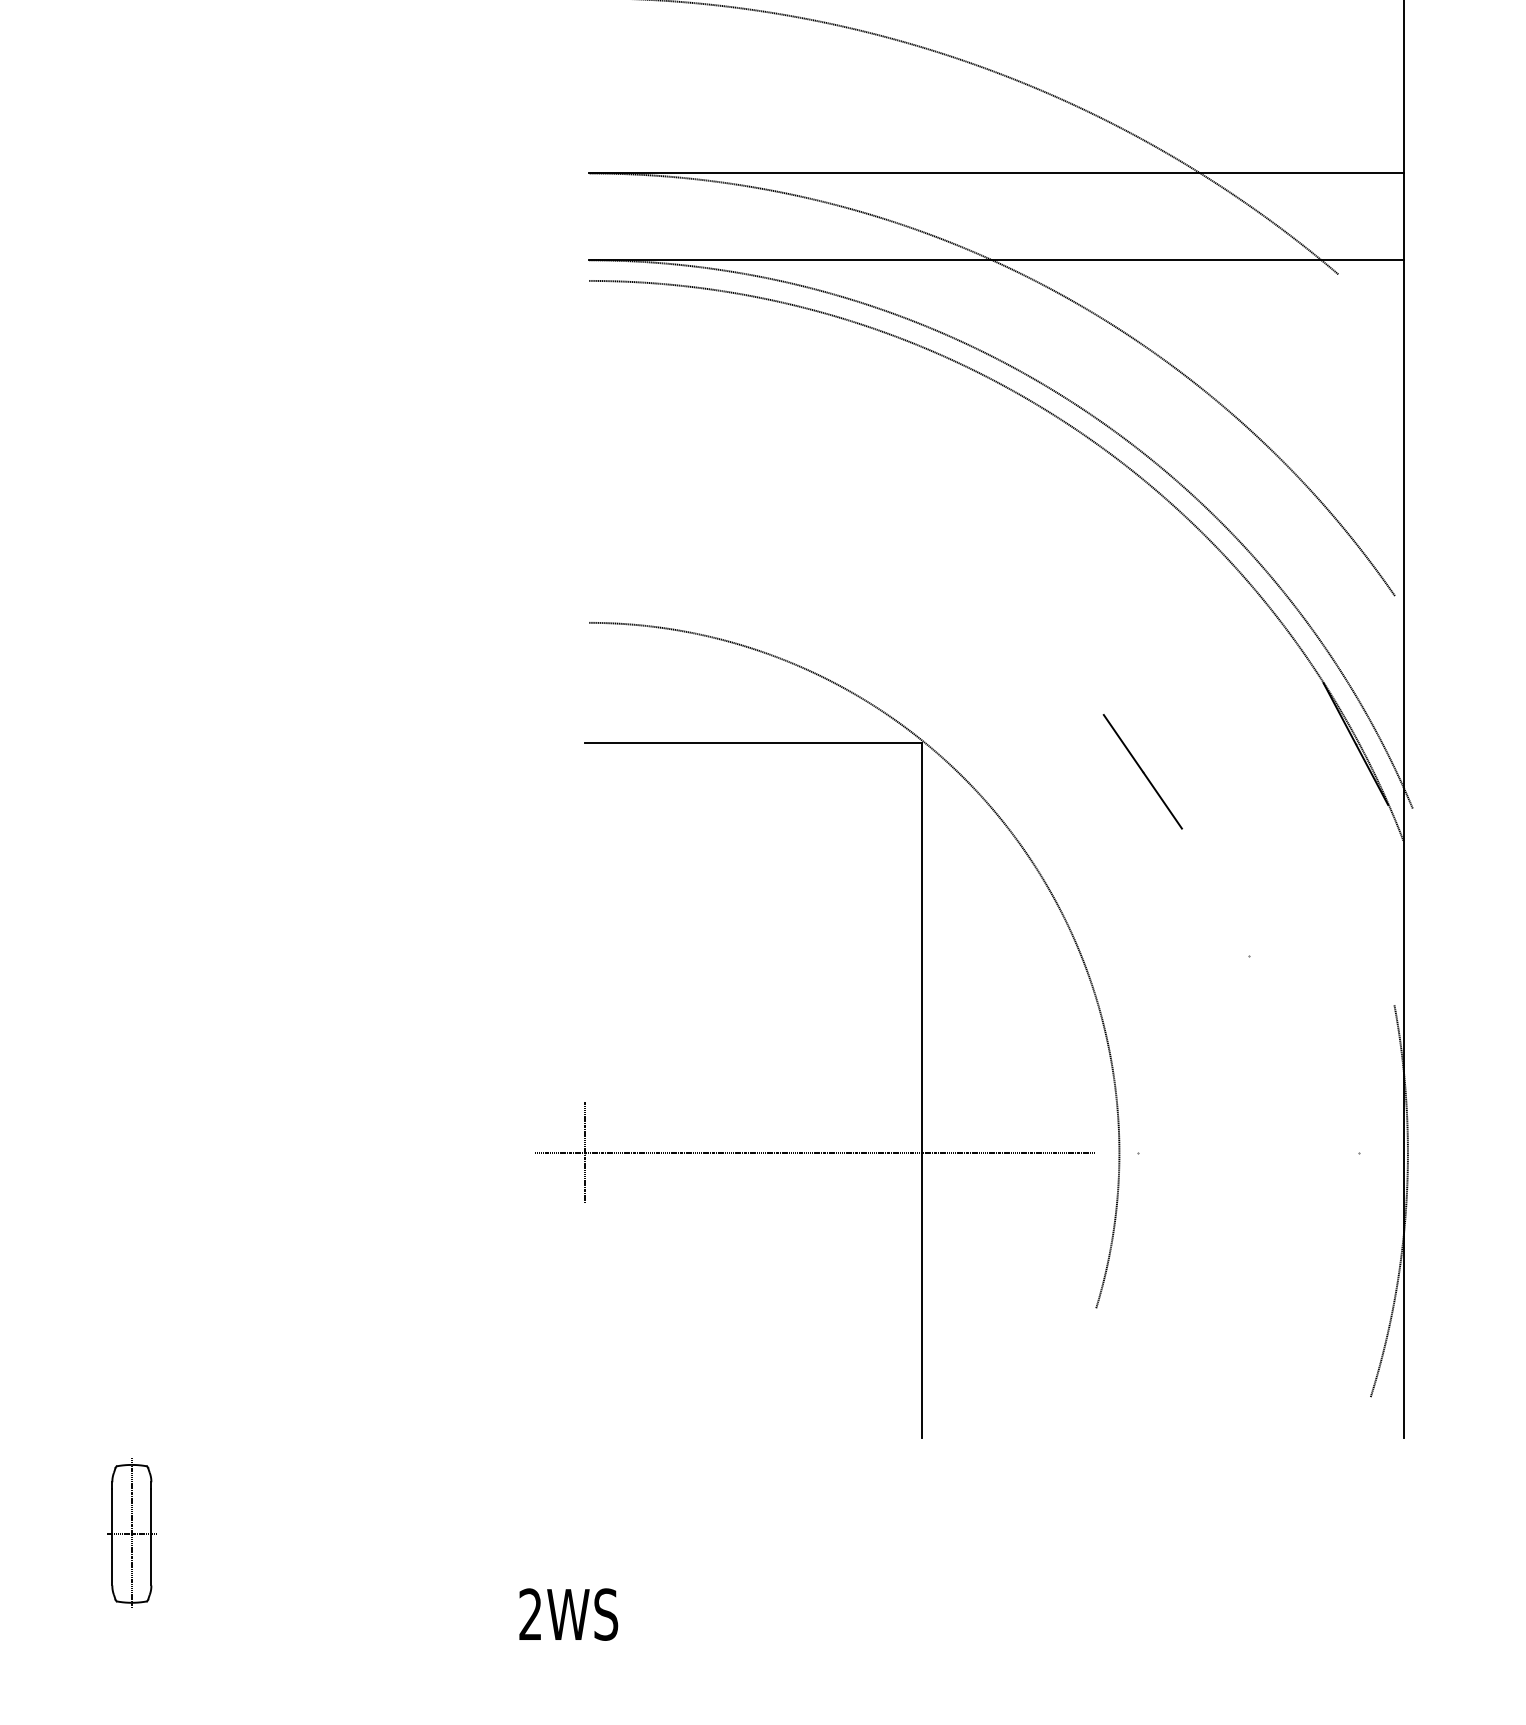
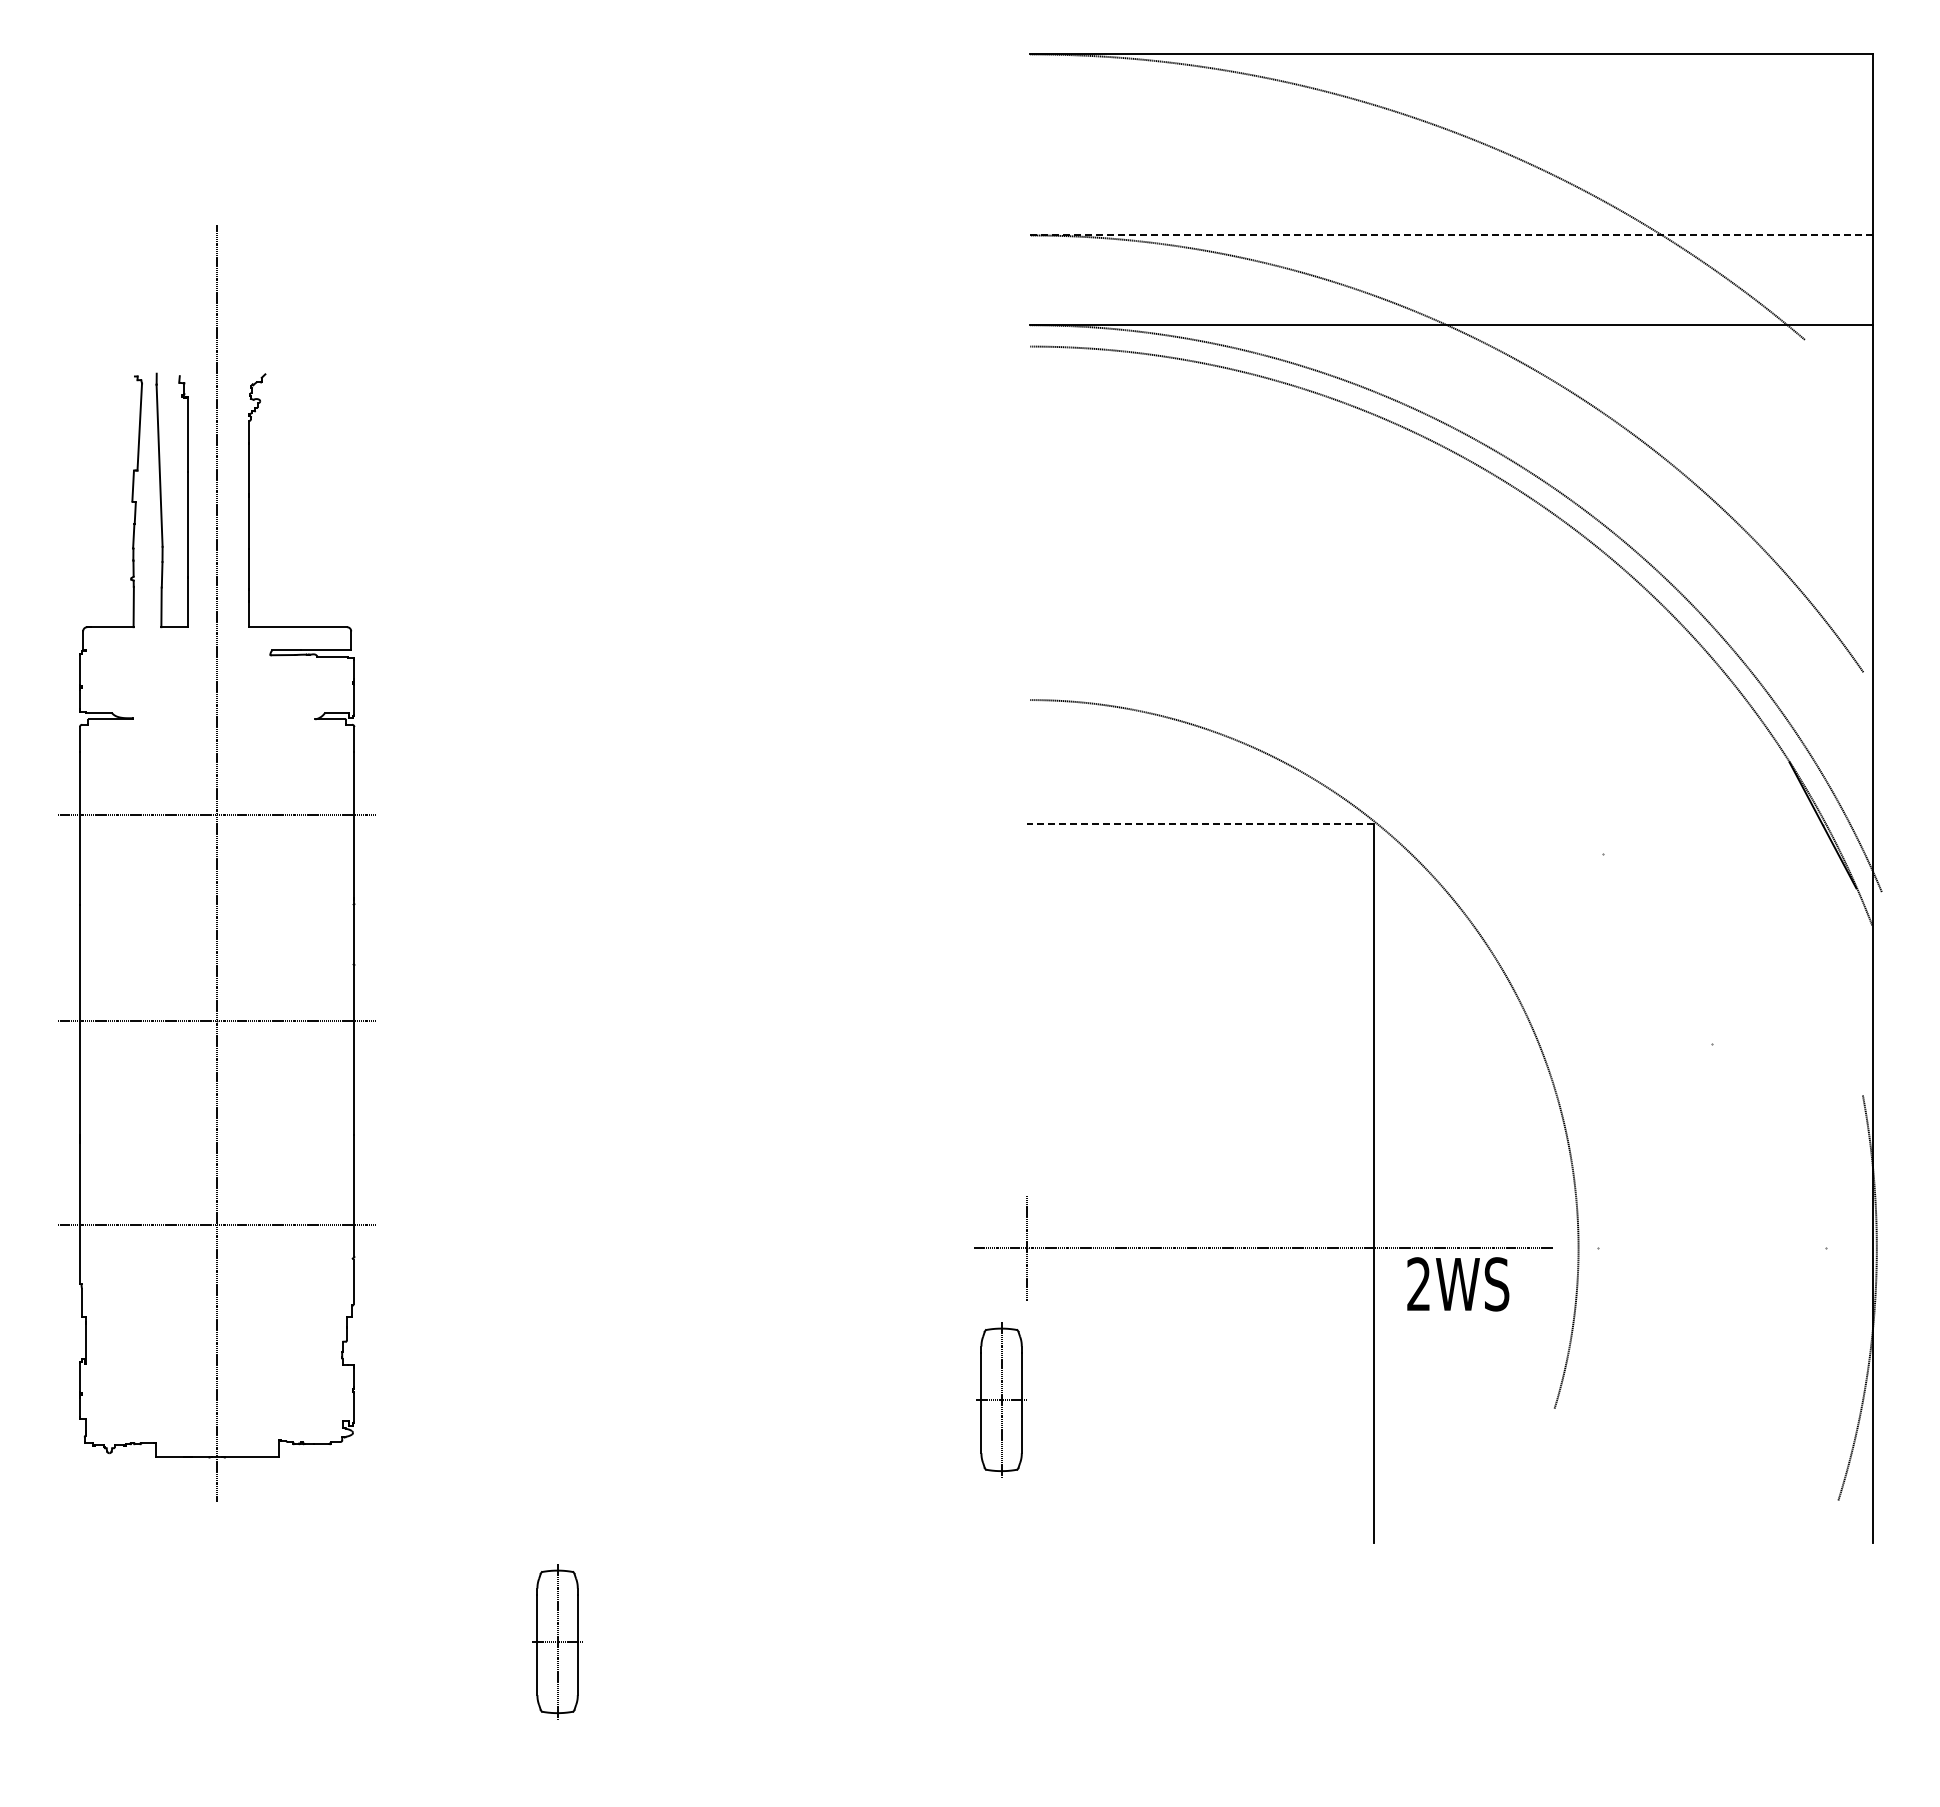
line: (996, 173) -> (1451, 235), solid -> dashed
line: (753, 743) -> (1200, 824), solid -> dashed
line: (1142, 771) -> (1602, 853), removed
part: (561, 1299) -> (1001, 1399), added
text: (568, 1614) -> (1458, 1284), moved

